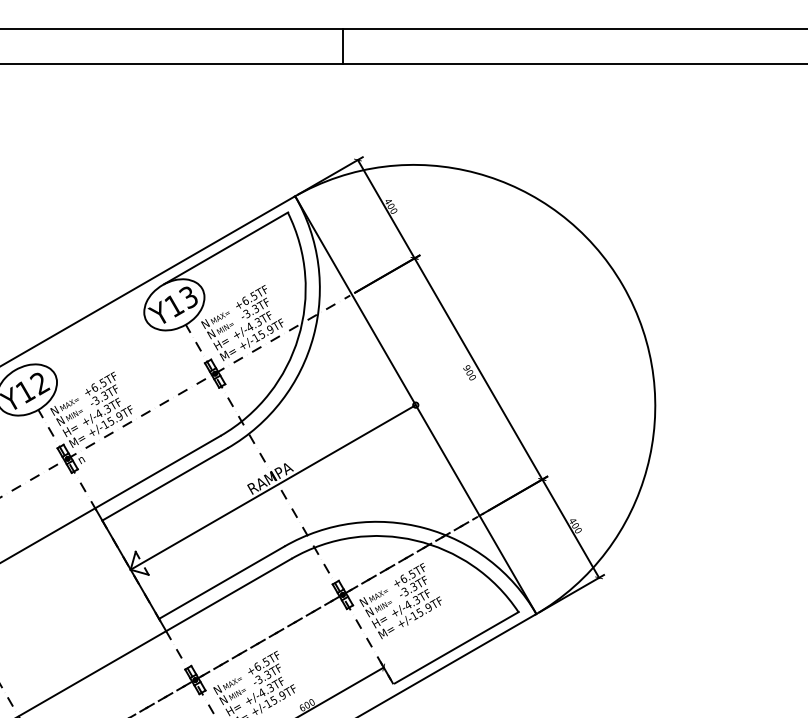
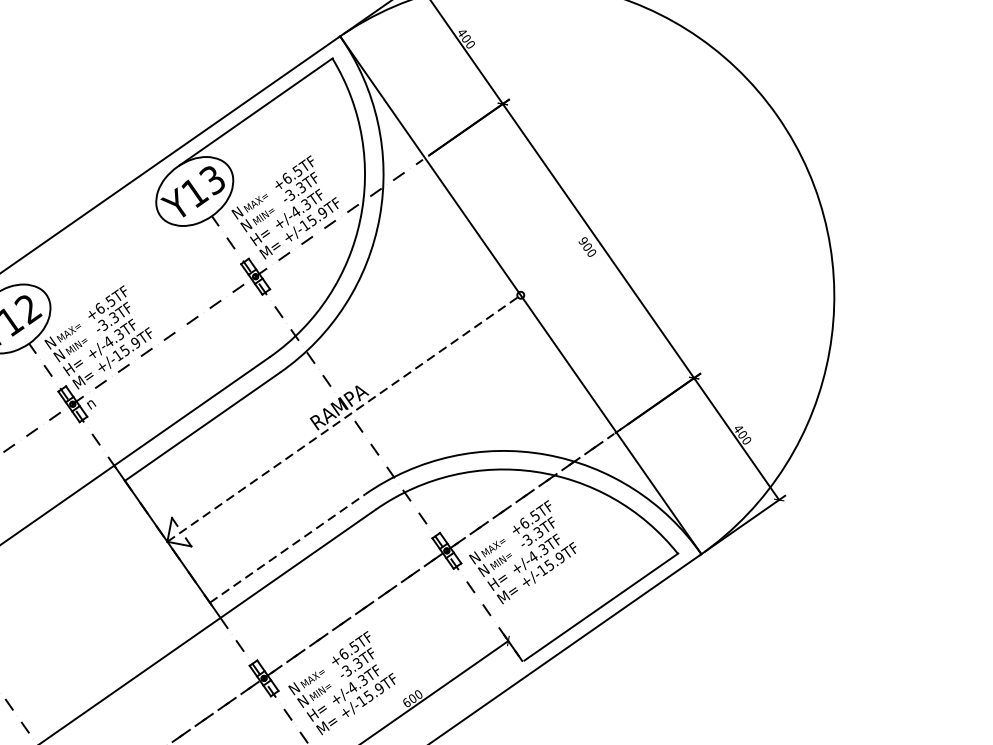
line: (273, 487) -> (344, 418), solid -> dashed
line: (222, 582) -> (288, 548), solid -> dashed

